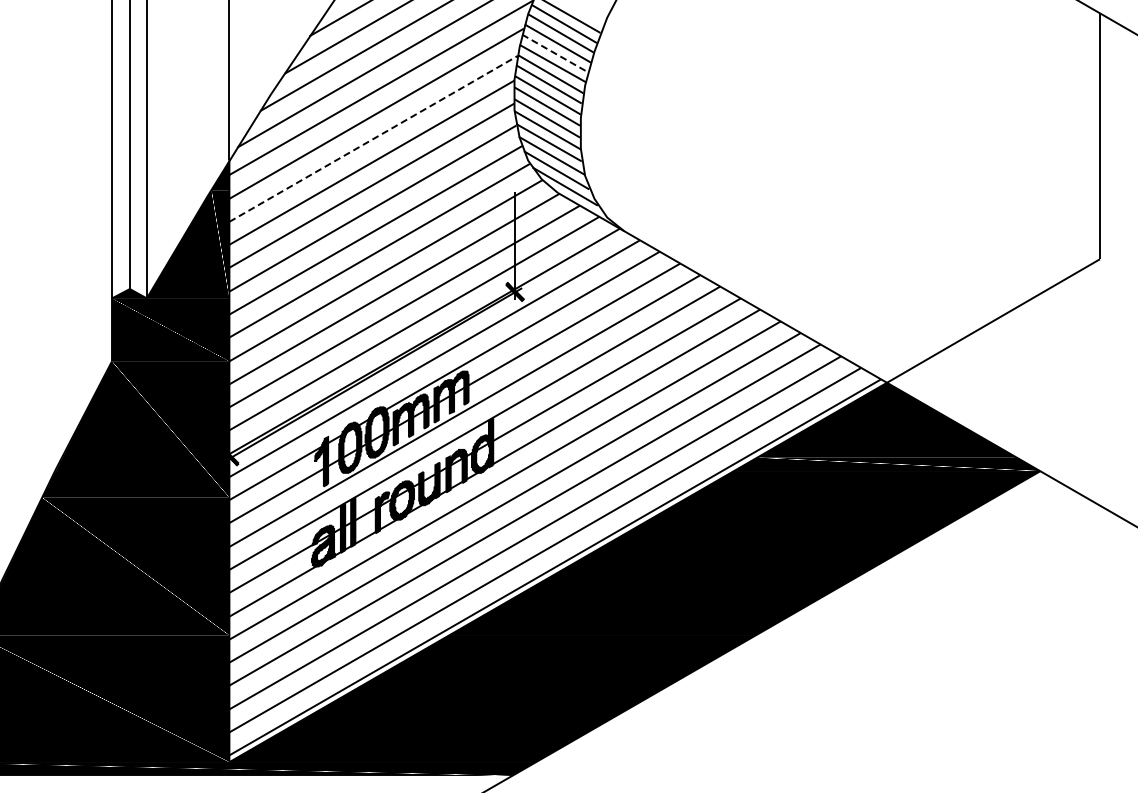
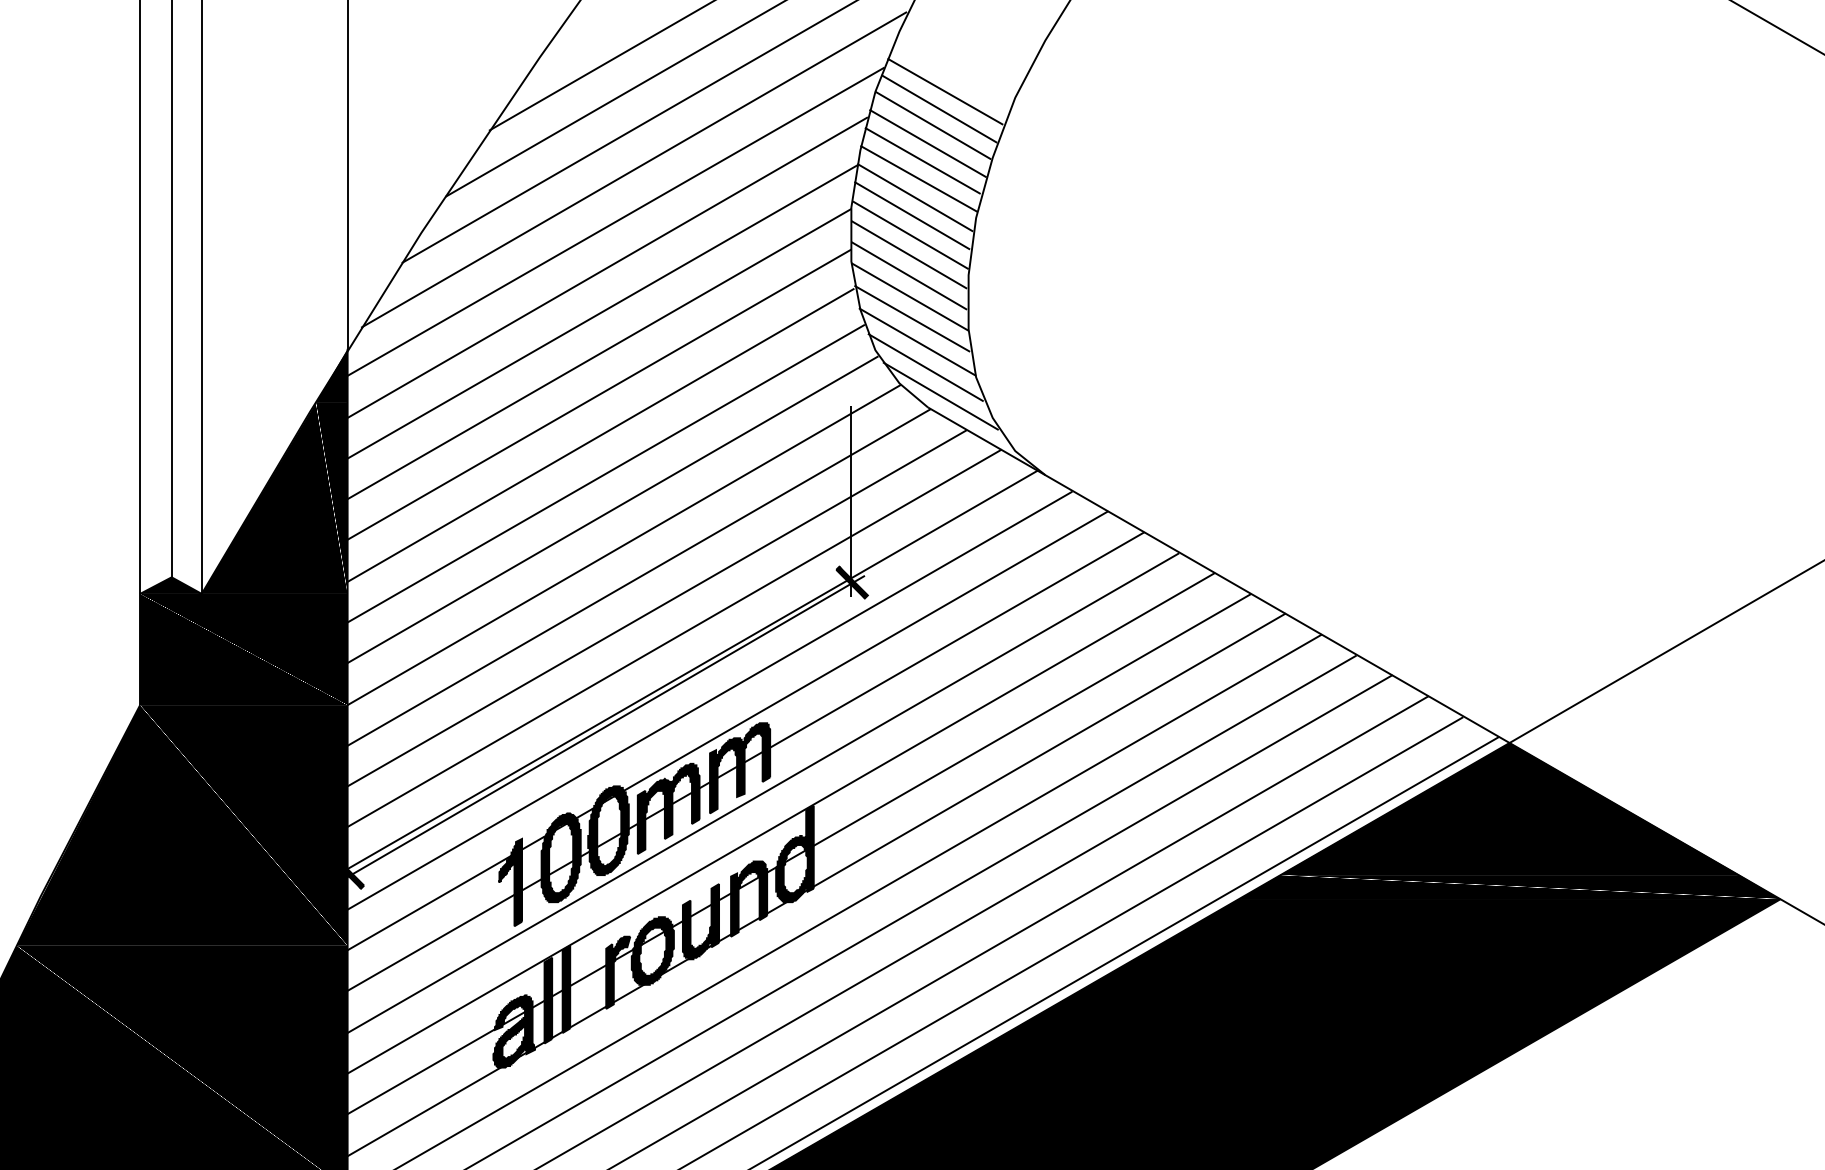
line: (554, 53) -> (922, 161), dashed -> solid
line: (374, 138) -> (603, 311), dashed -> solid

